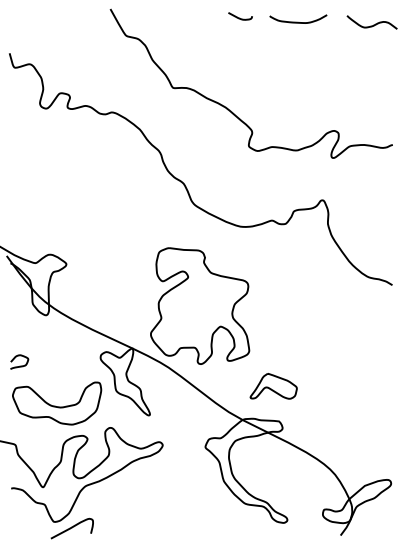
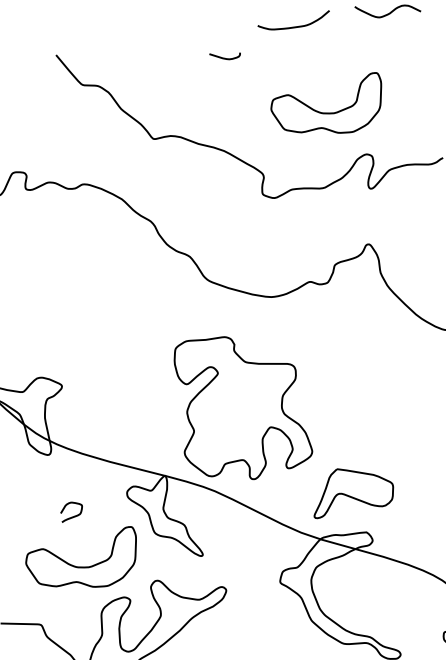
curve: (239, 17) -> (224, 57), moved
part: (312, 90) -> (329, 108), added
curve: (19, 365) -> (72, 515), moved
part: (273, 386) -> (351, 489), size x1.4

